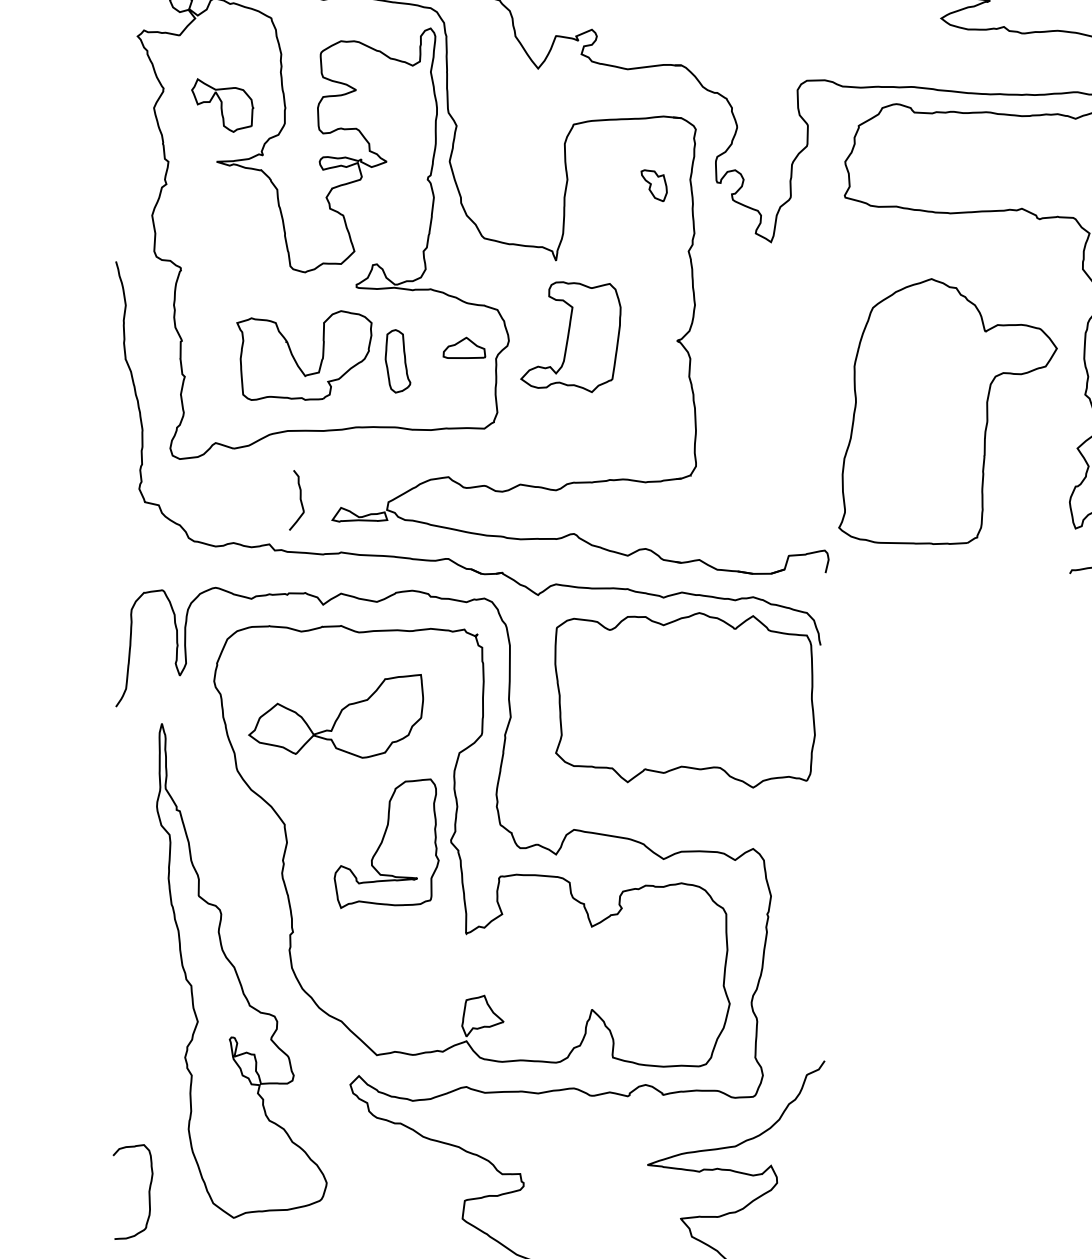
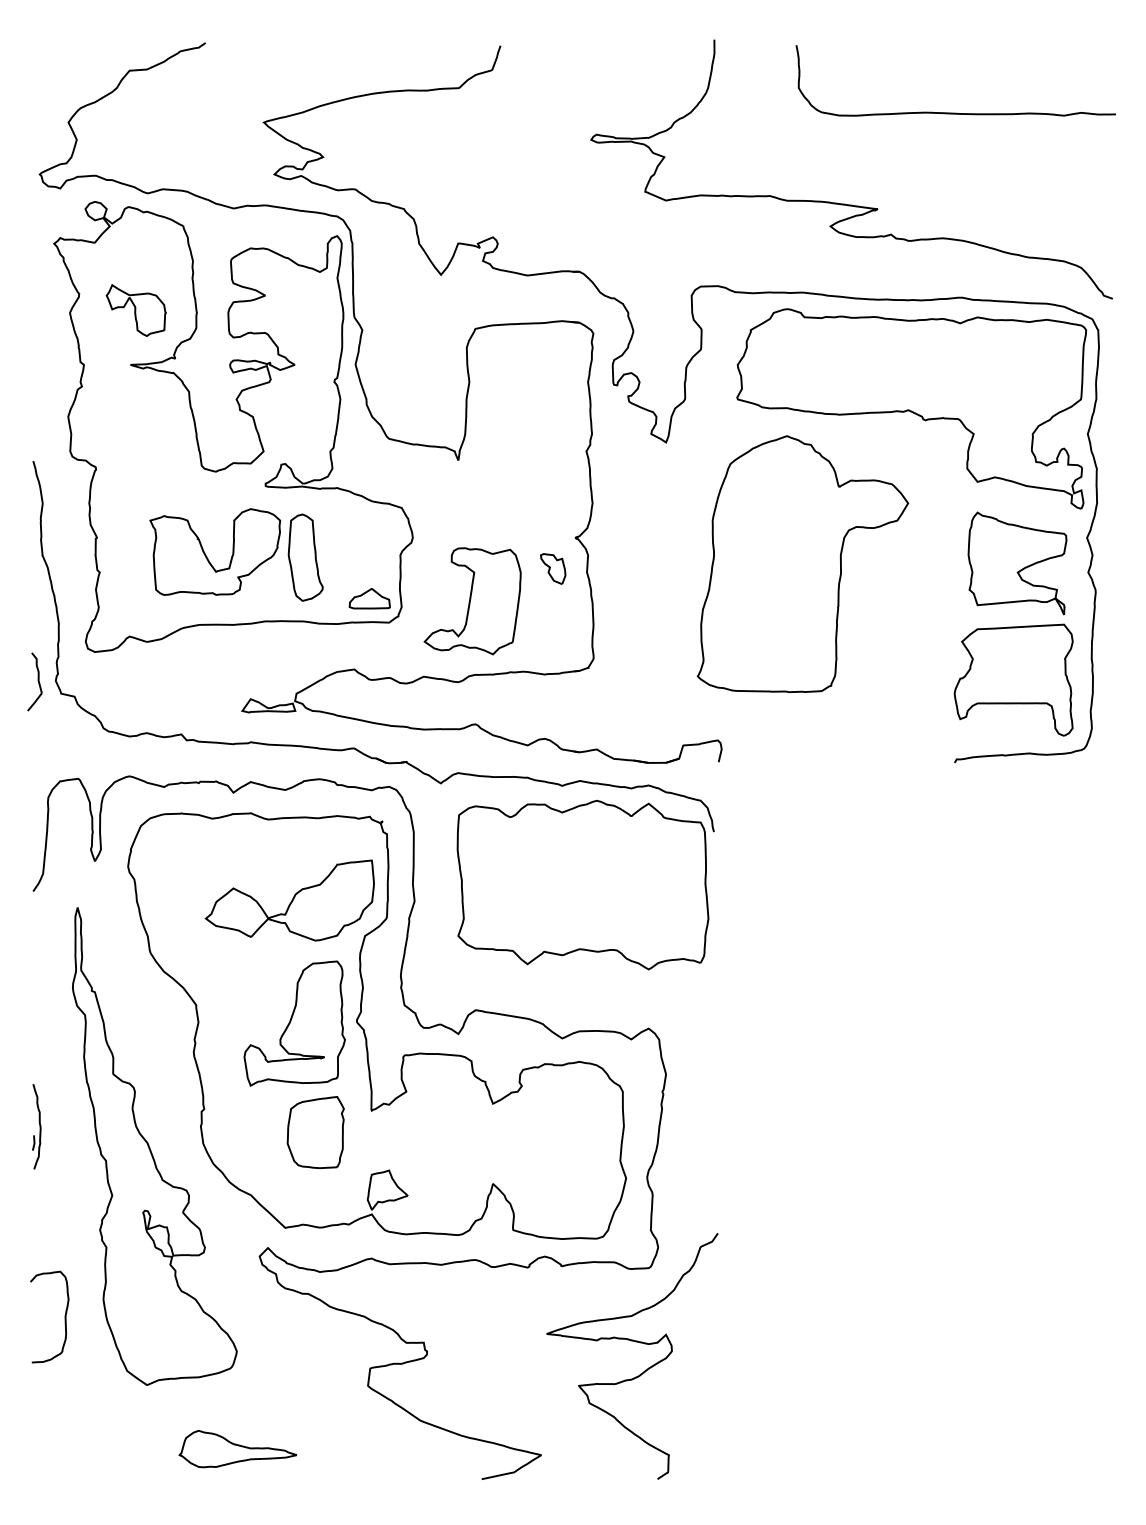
part: (654, 185) -> (553, 568), moved
part: (570, 337) -> (472, 601), moved
part: (464, 347) -> (369, 598), moved
part: (397, 361) -> (305, 557), size x1.43
part: (947, 411) -> (802, 564), moved
curve: (299, 499) -> (37, 681), moved
part: (335, 716) -> (289, 900), moved
part: (119, 950) -> (36, 1126), added
part: (408, 956) -> (315, 1132), added
curve: (148, 1191) -> (64, 1316), moved

